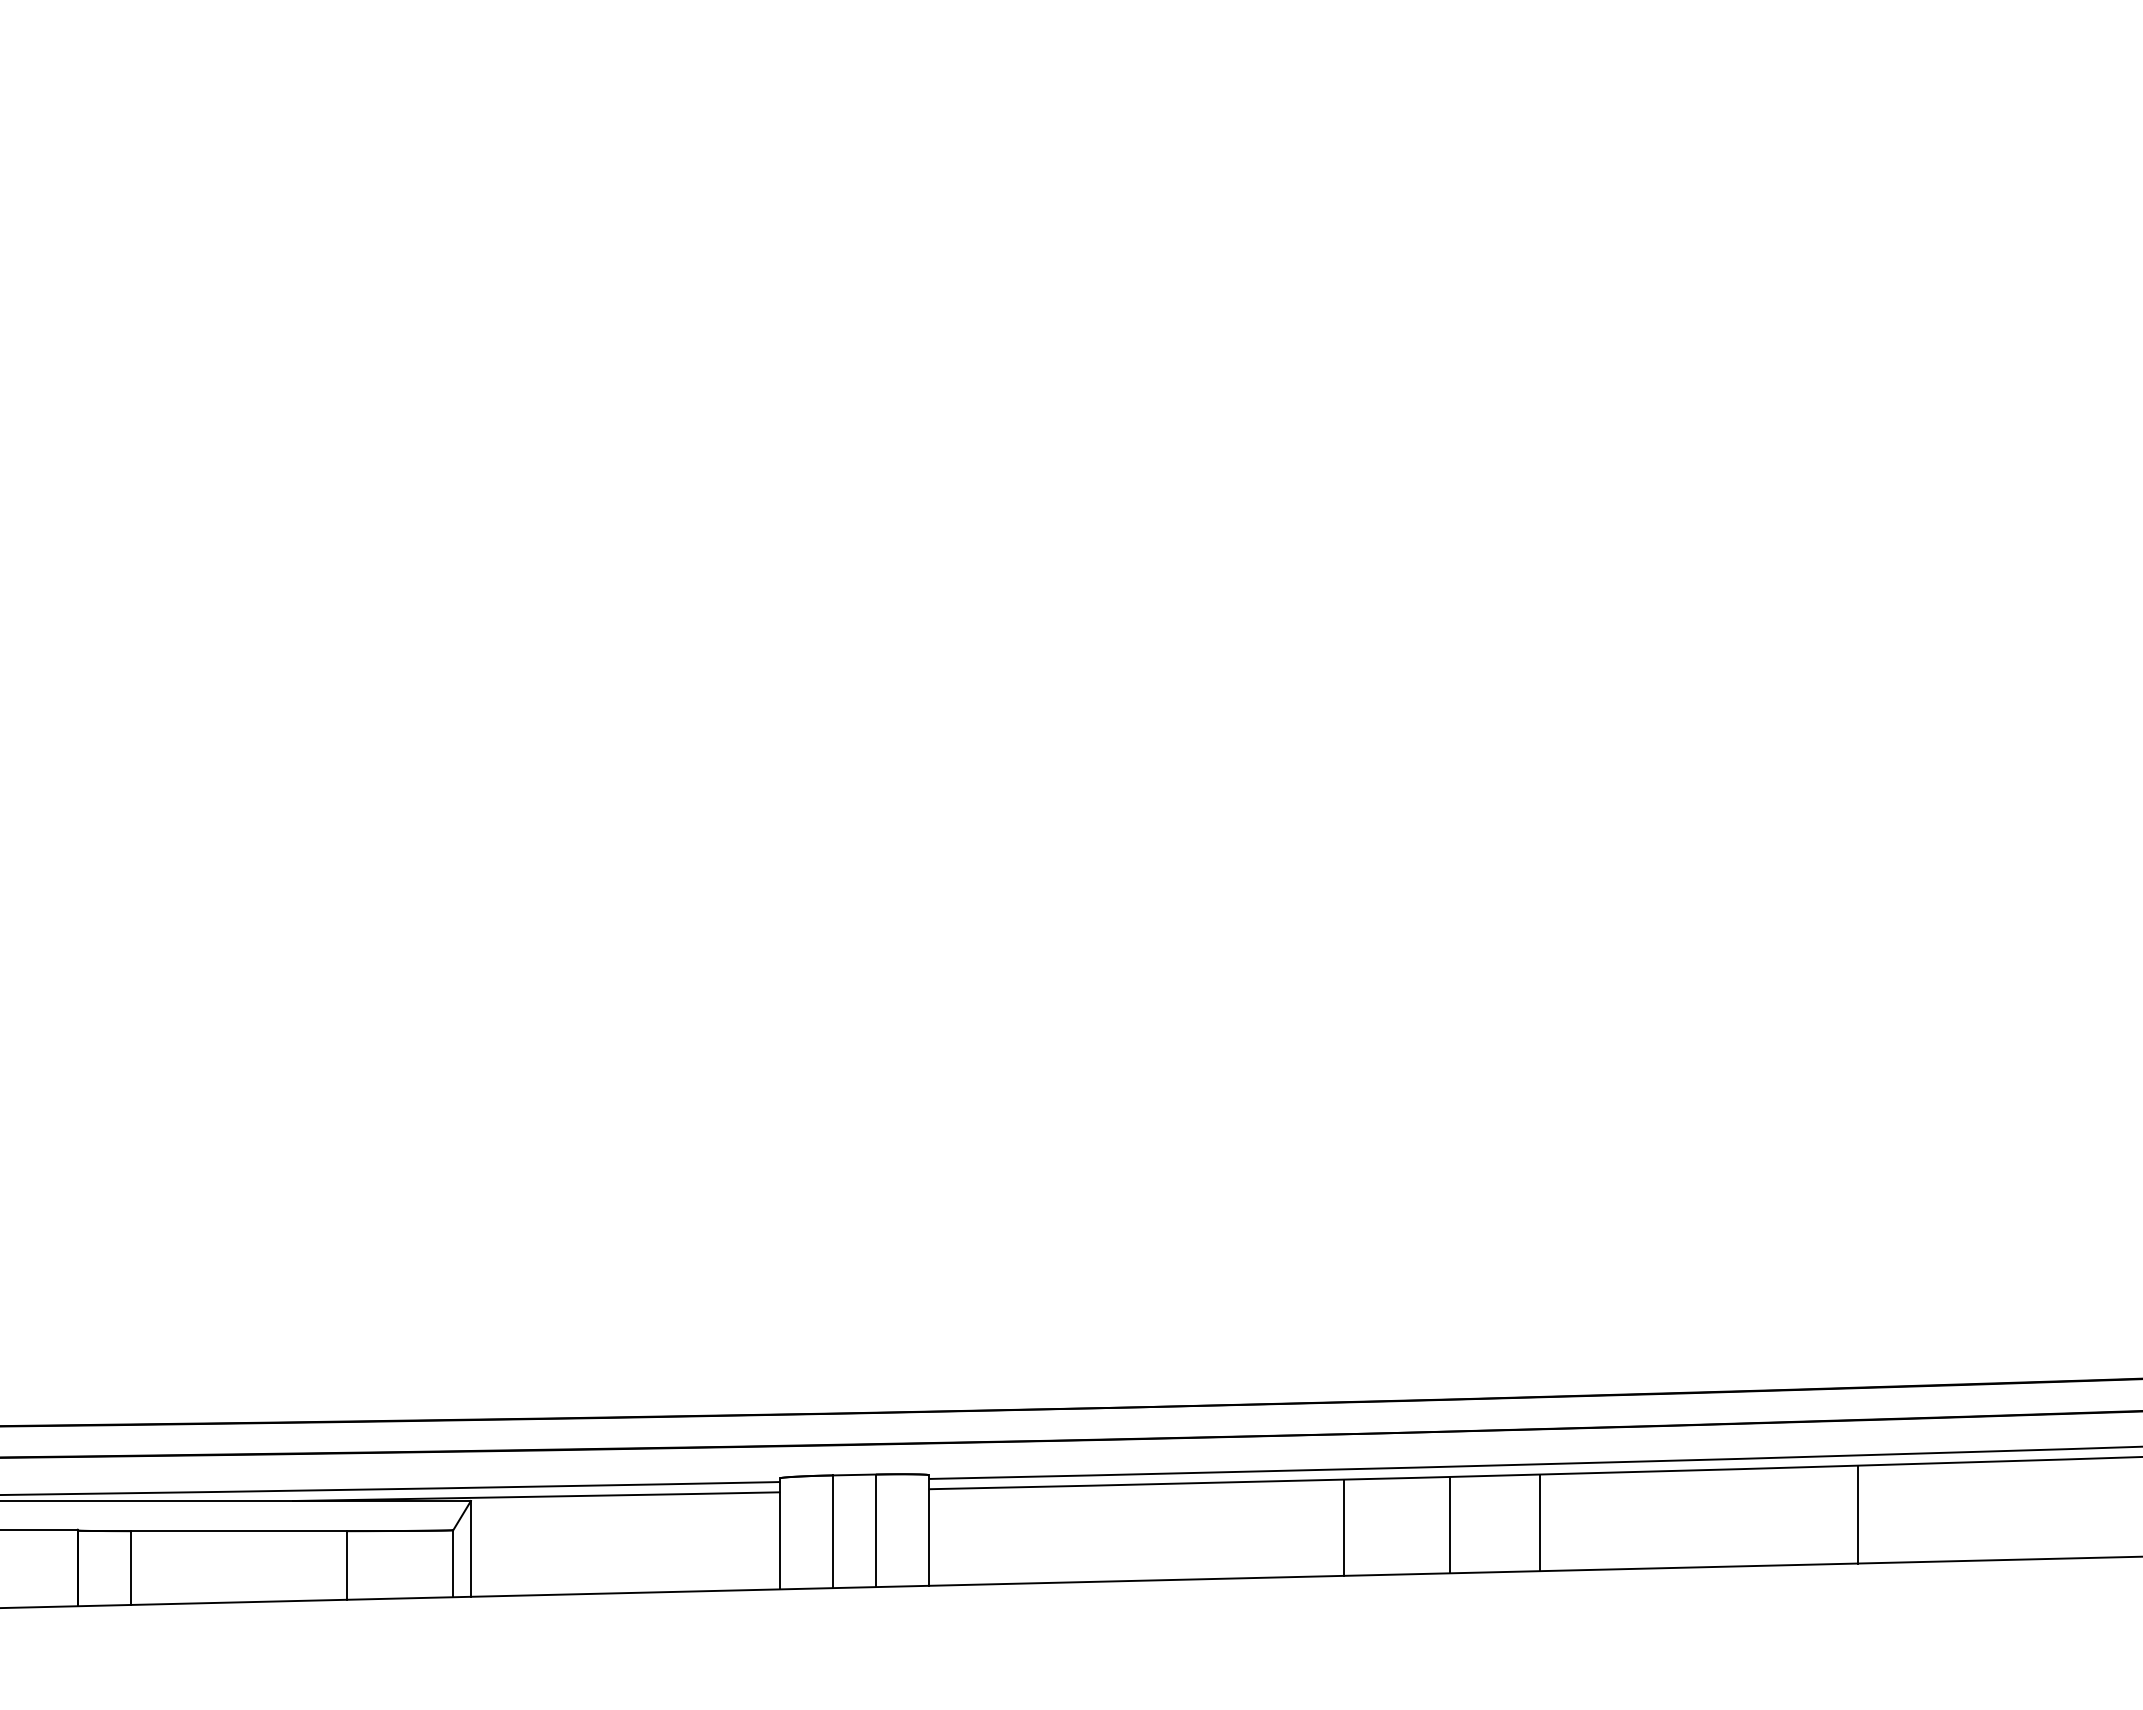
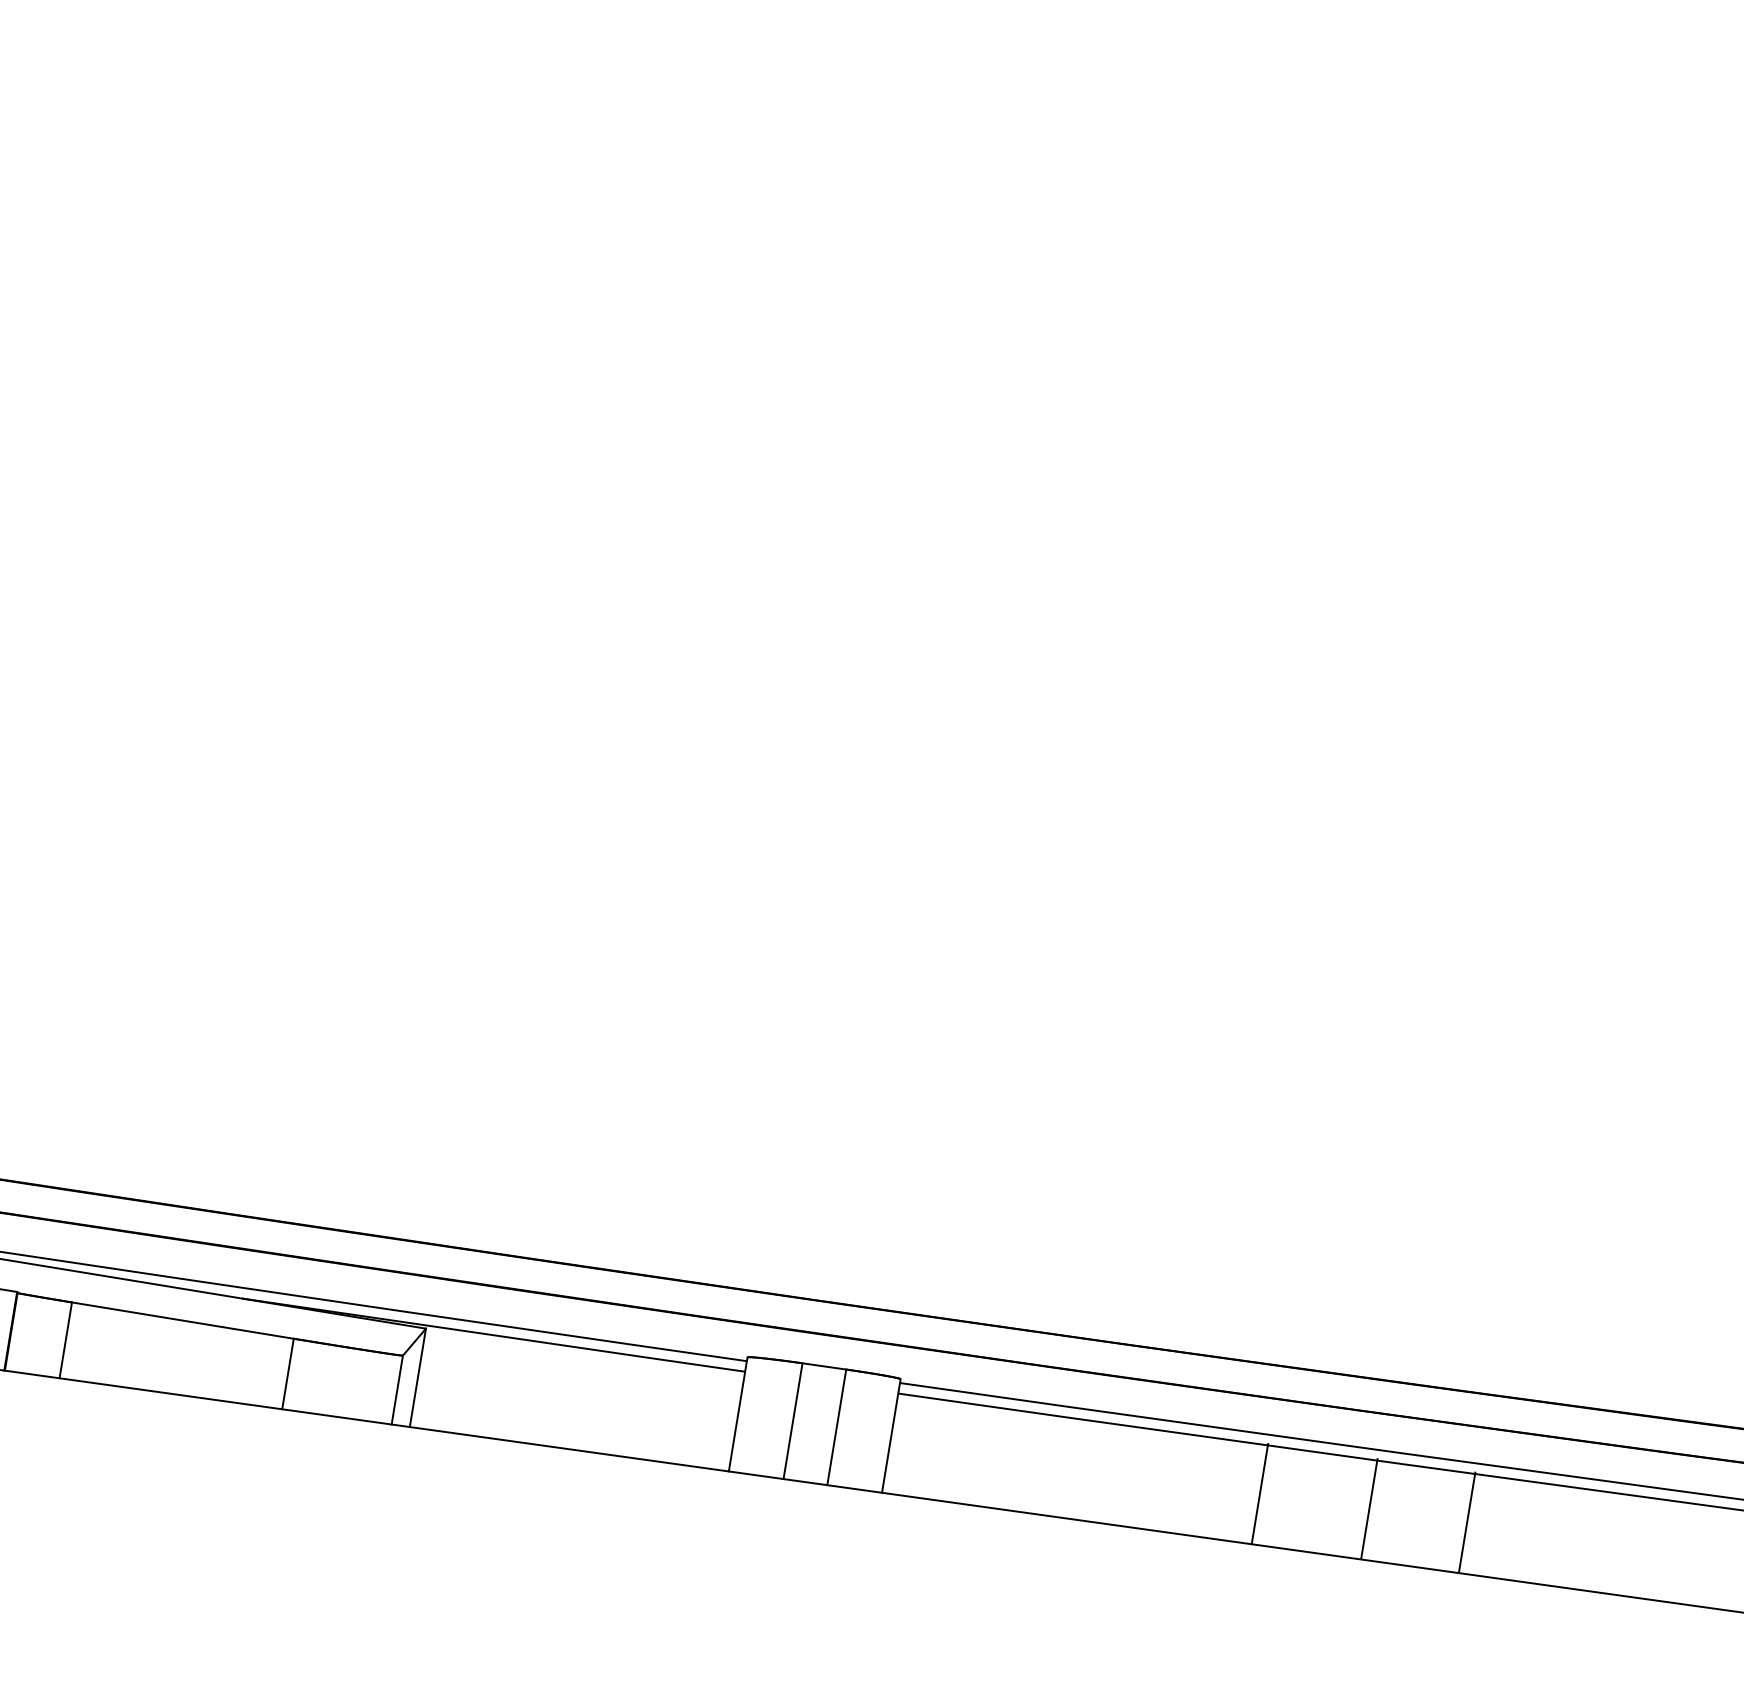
line: (1540, 1522) -> (1467, 1521), moved
line: (1450, 1524) -> (1369, 1507), moved
line: (1344, 1527) -> (1260, 1493), moved

